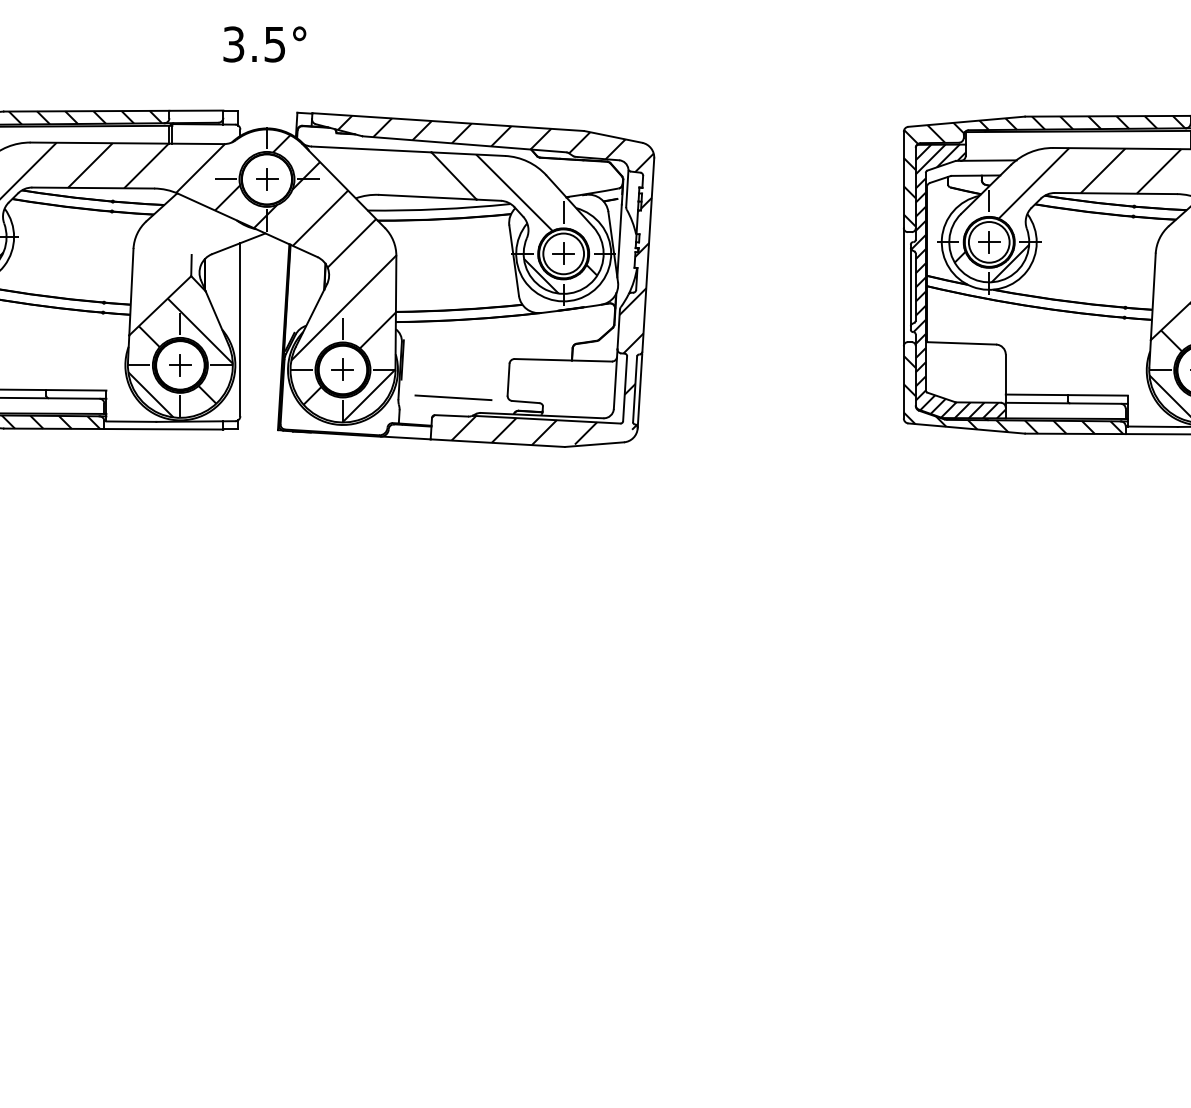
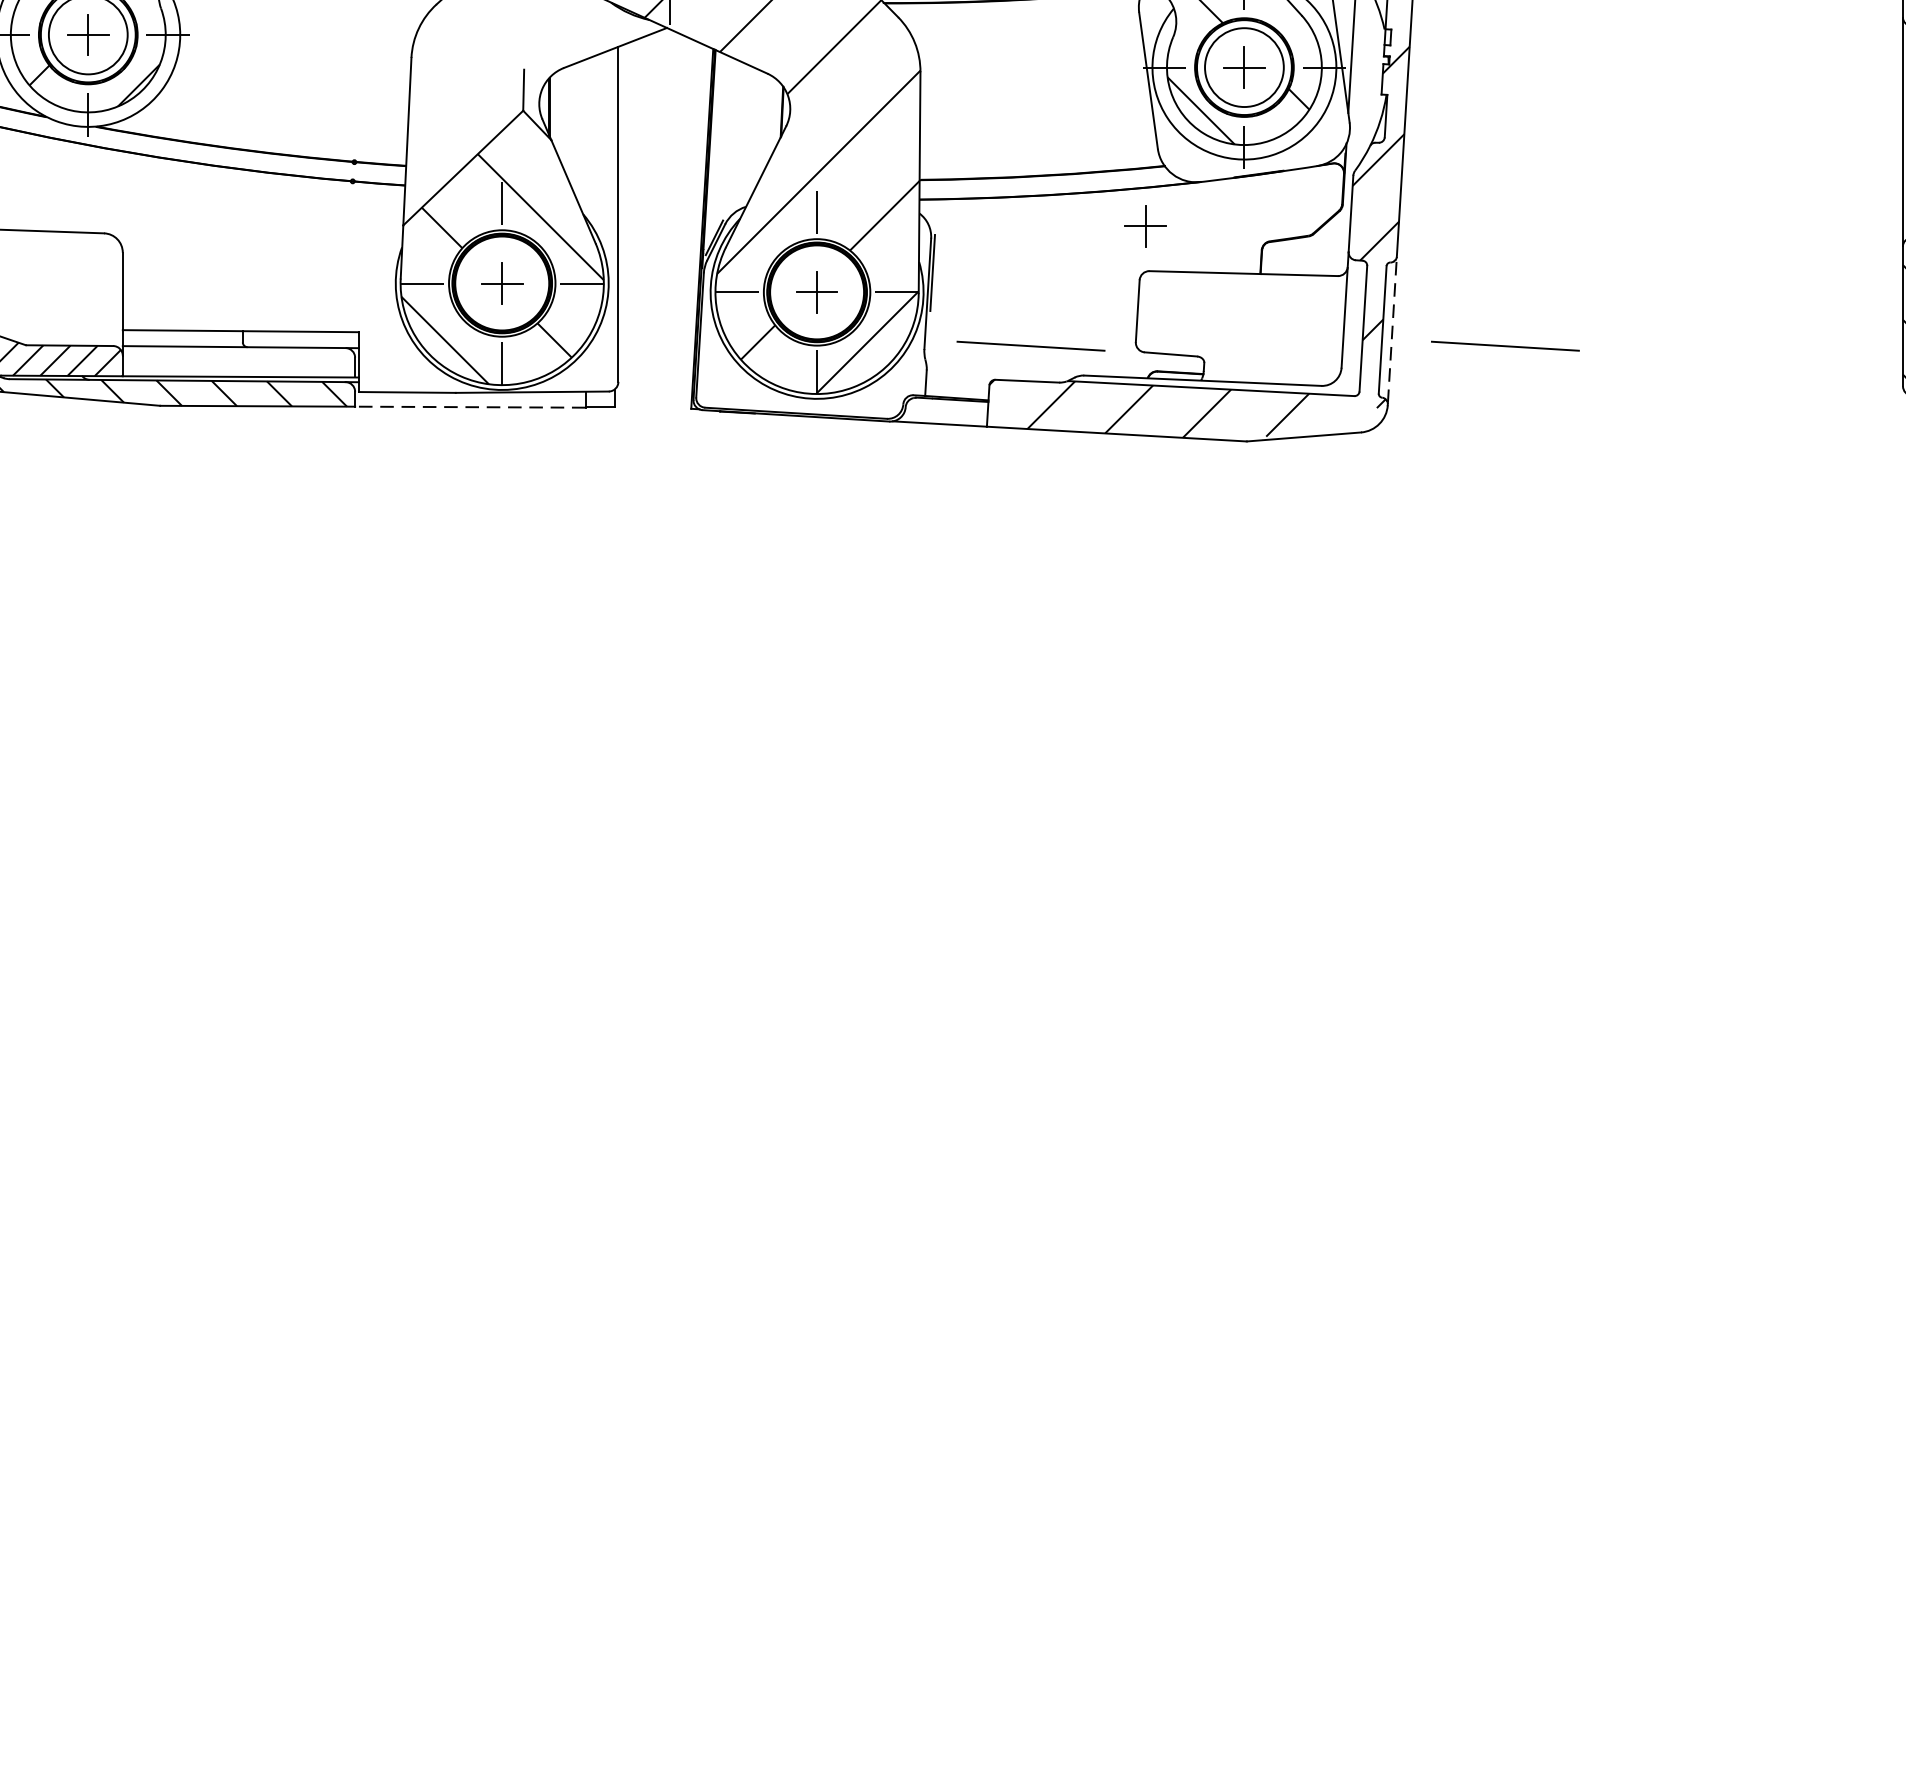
part: (512, 335) -> (1145, 225), added
line: (639, 391) -> (1391, 334), solid -> dashed
line: (698, 397) -> (1505, 345), added
line: (163, 429) -> (469, 407), solid -> dashed

